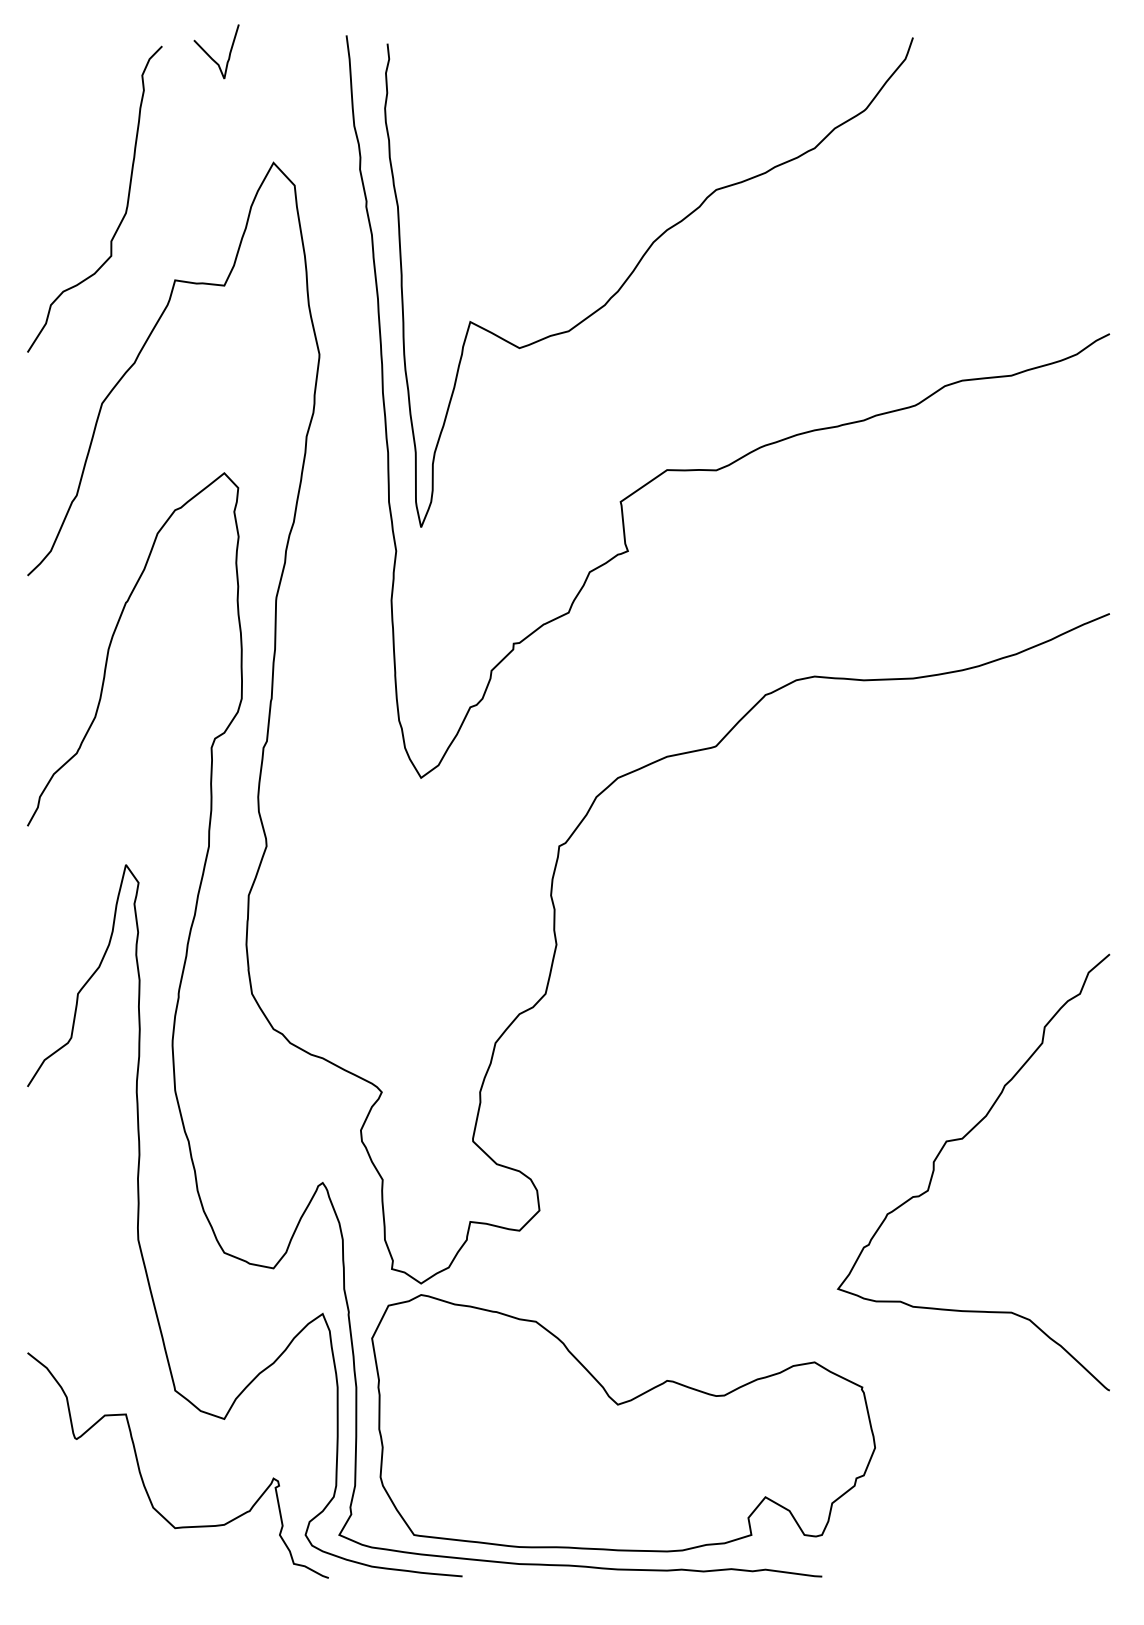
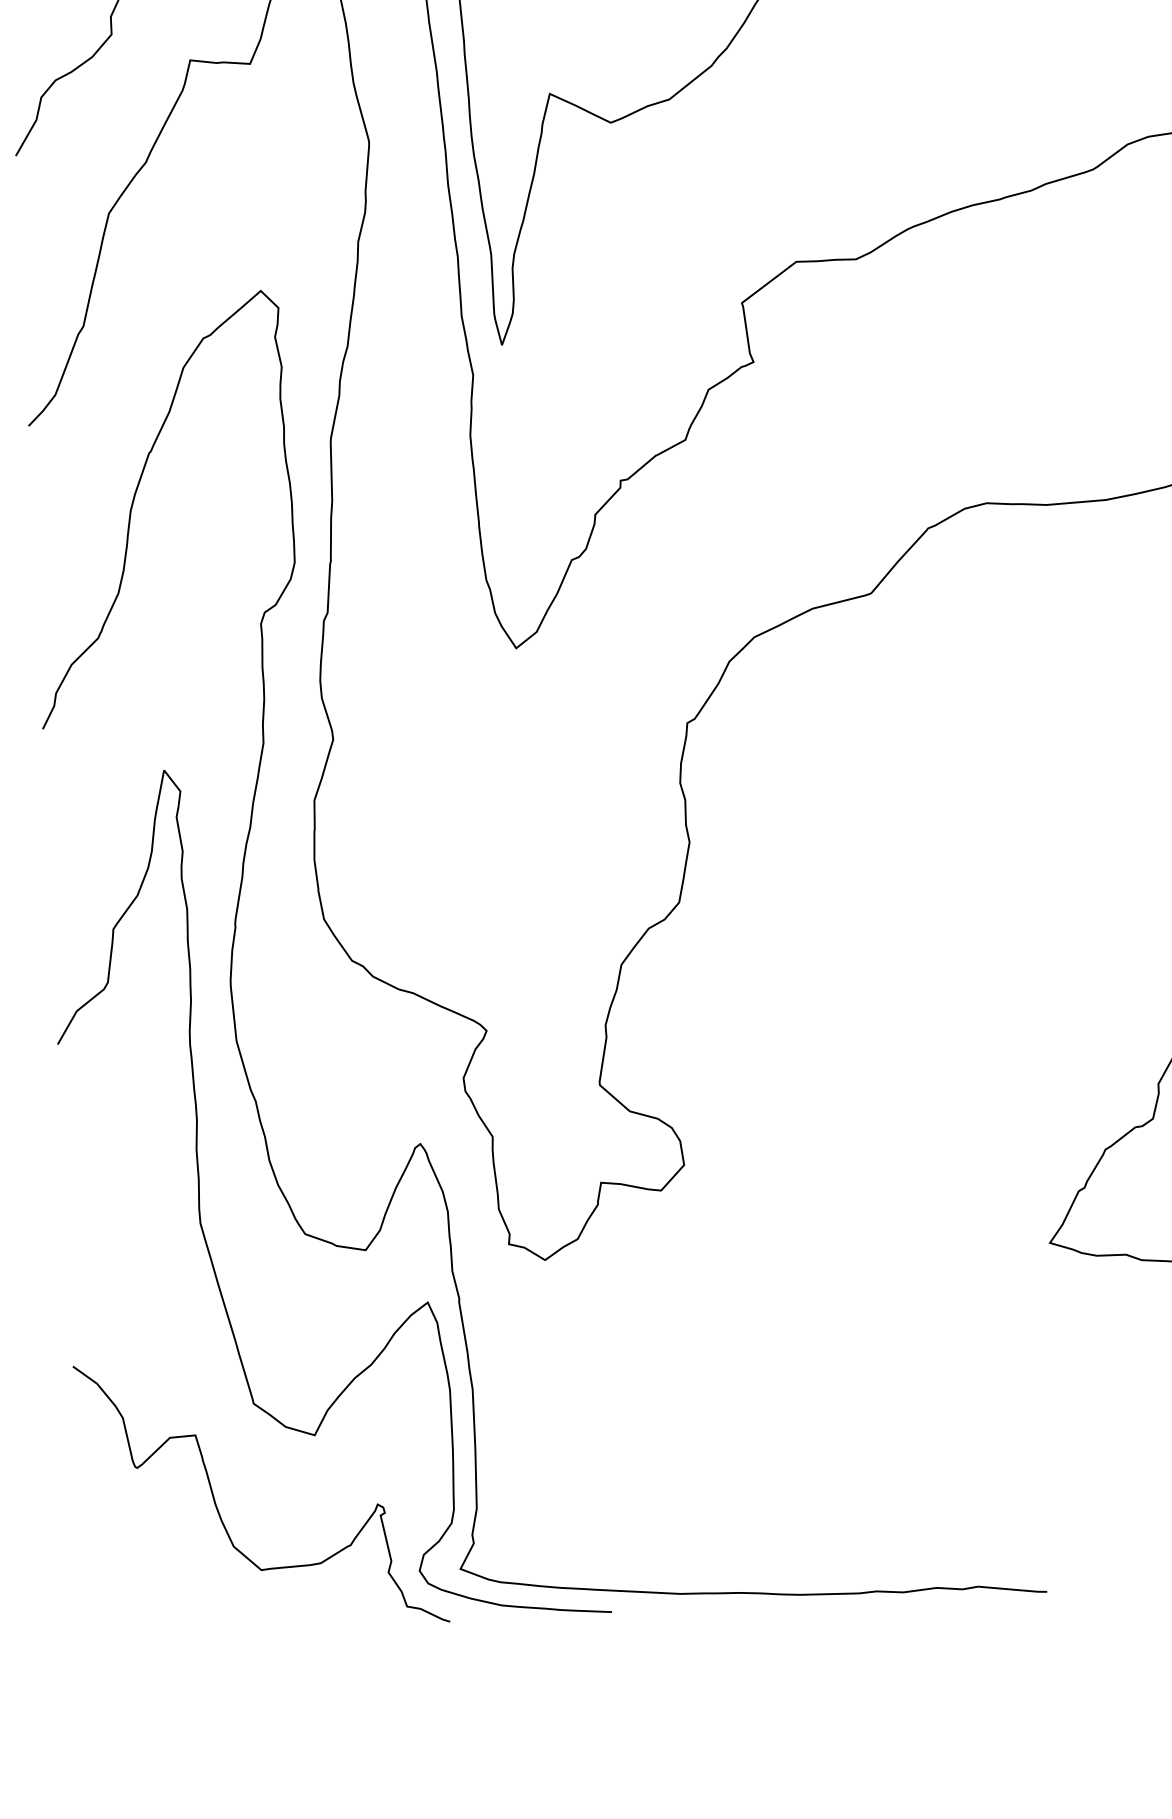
part: (623, 1423) -> (797, 1417), removed

